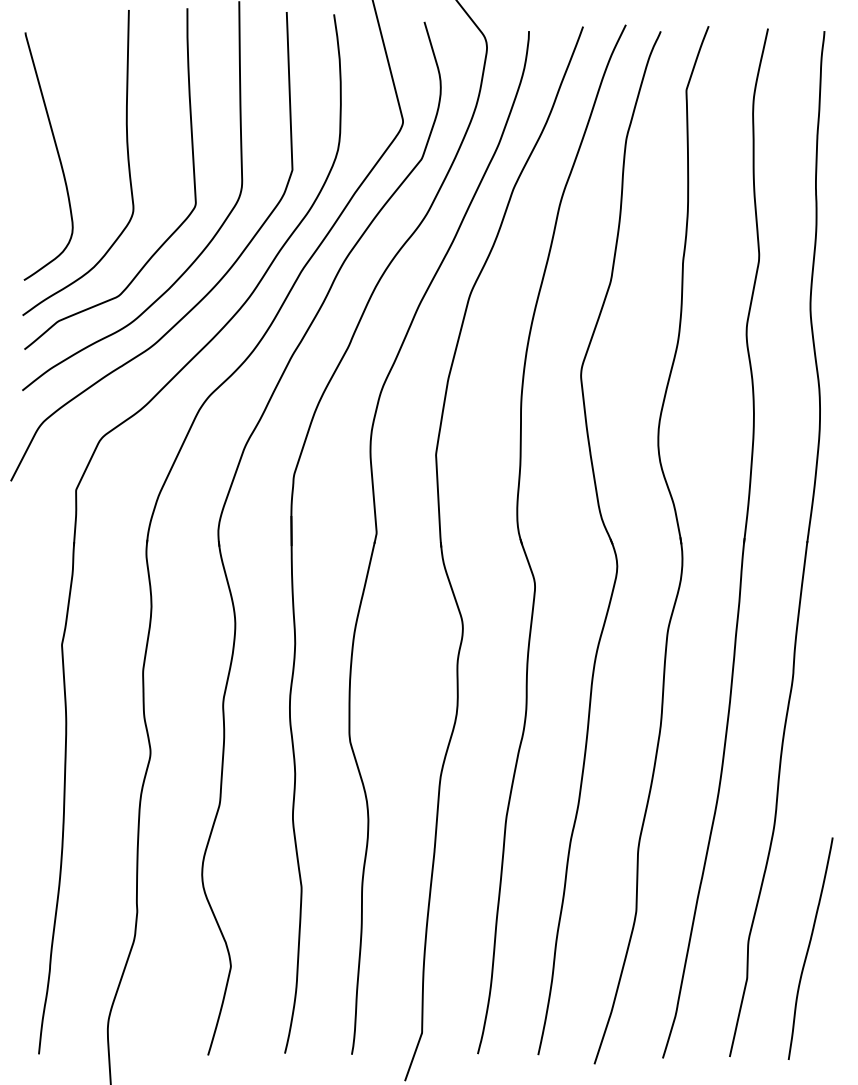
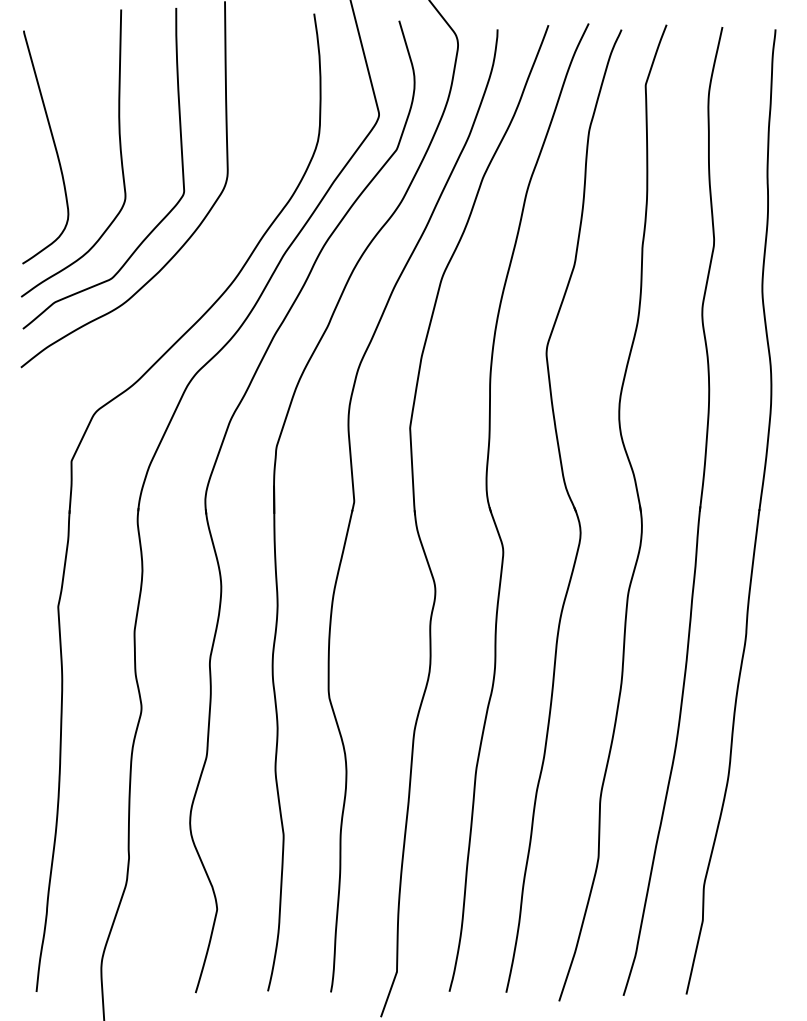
curve: (202, 298) -> (190, 280), removed
curve: (809, 948) -> (761, 892), removed

